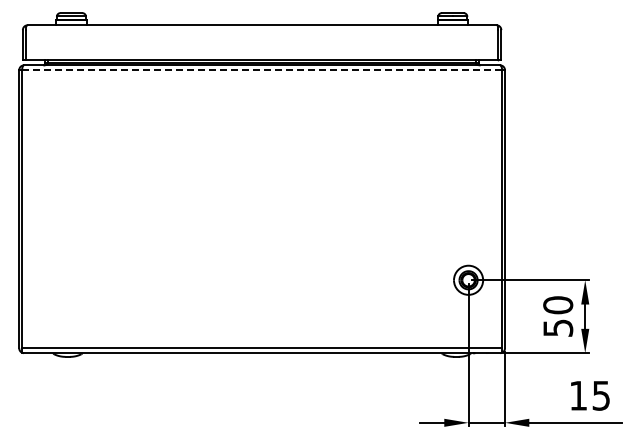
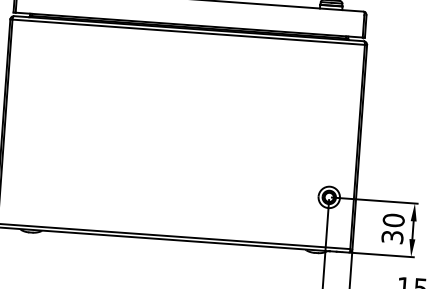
line: (262, 70) -> (188, 32), dashed -> solid
text: (557, 327) -> (392, 236), 50 -> 30

